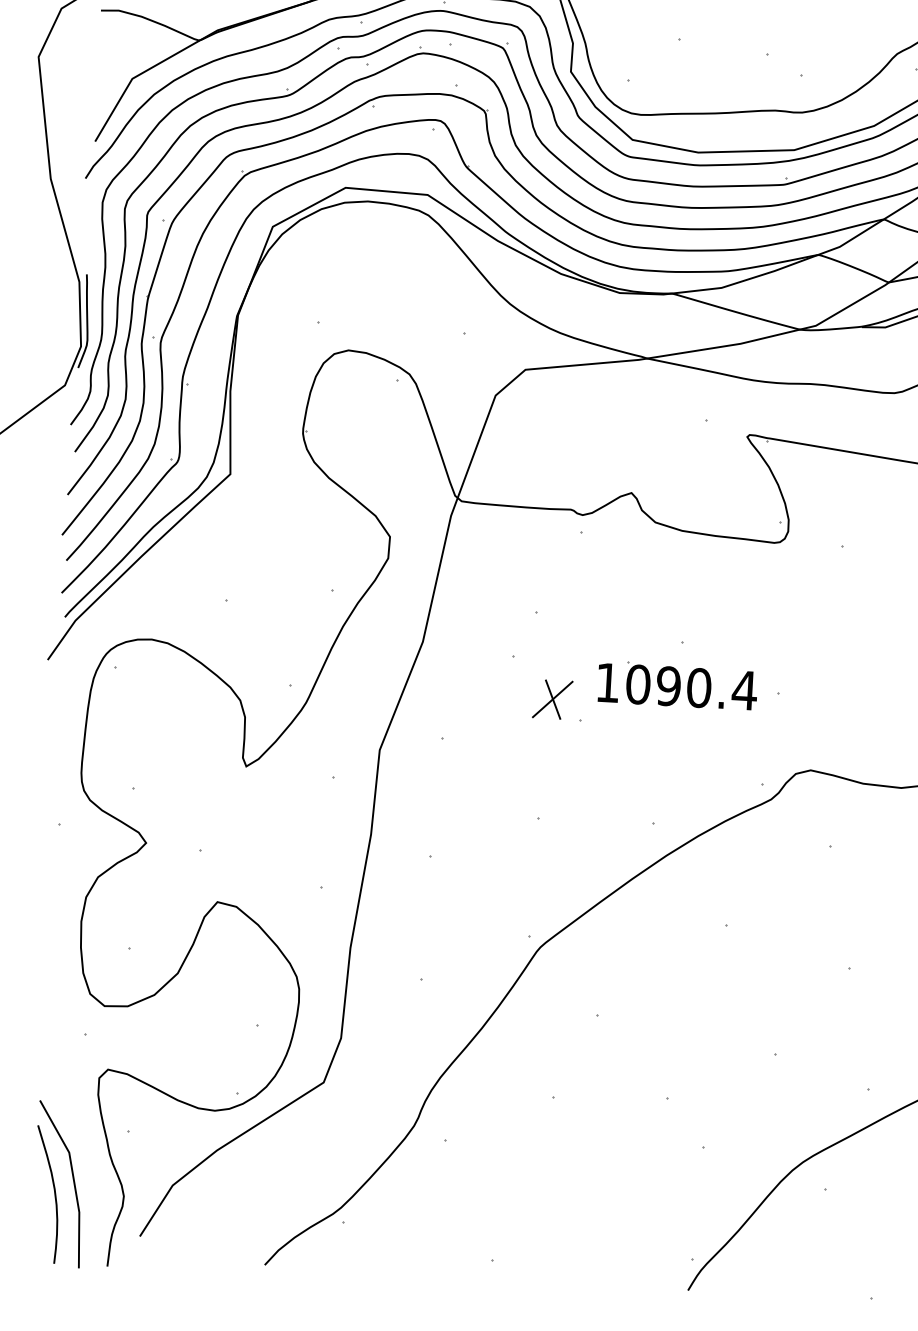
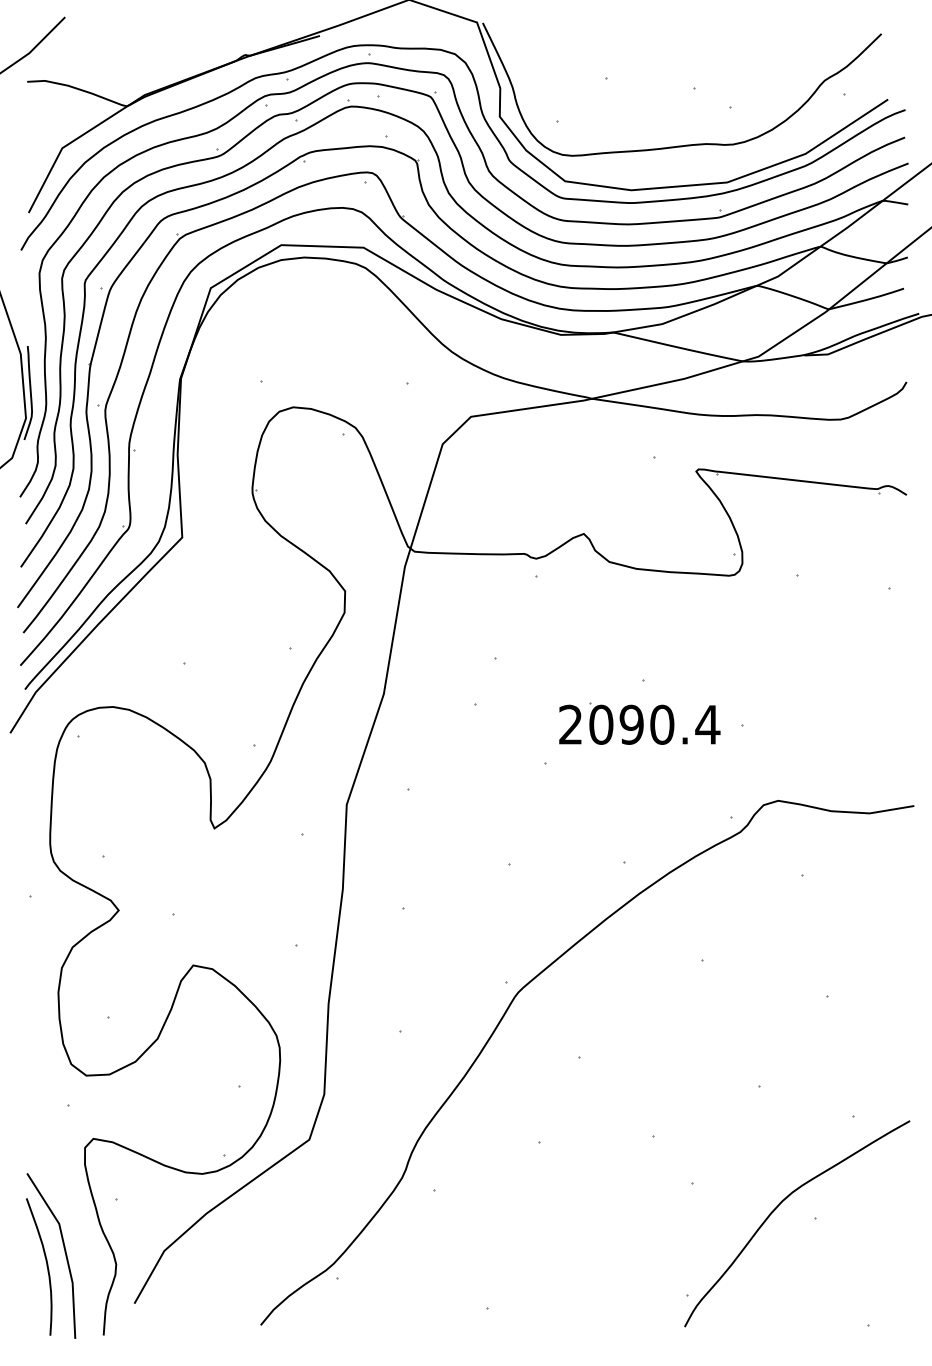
text: (607, 682) -> (570, 724), 1090.4 -> 2090.4
part: (552, 699) -> (516, 744), removed

